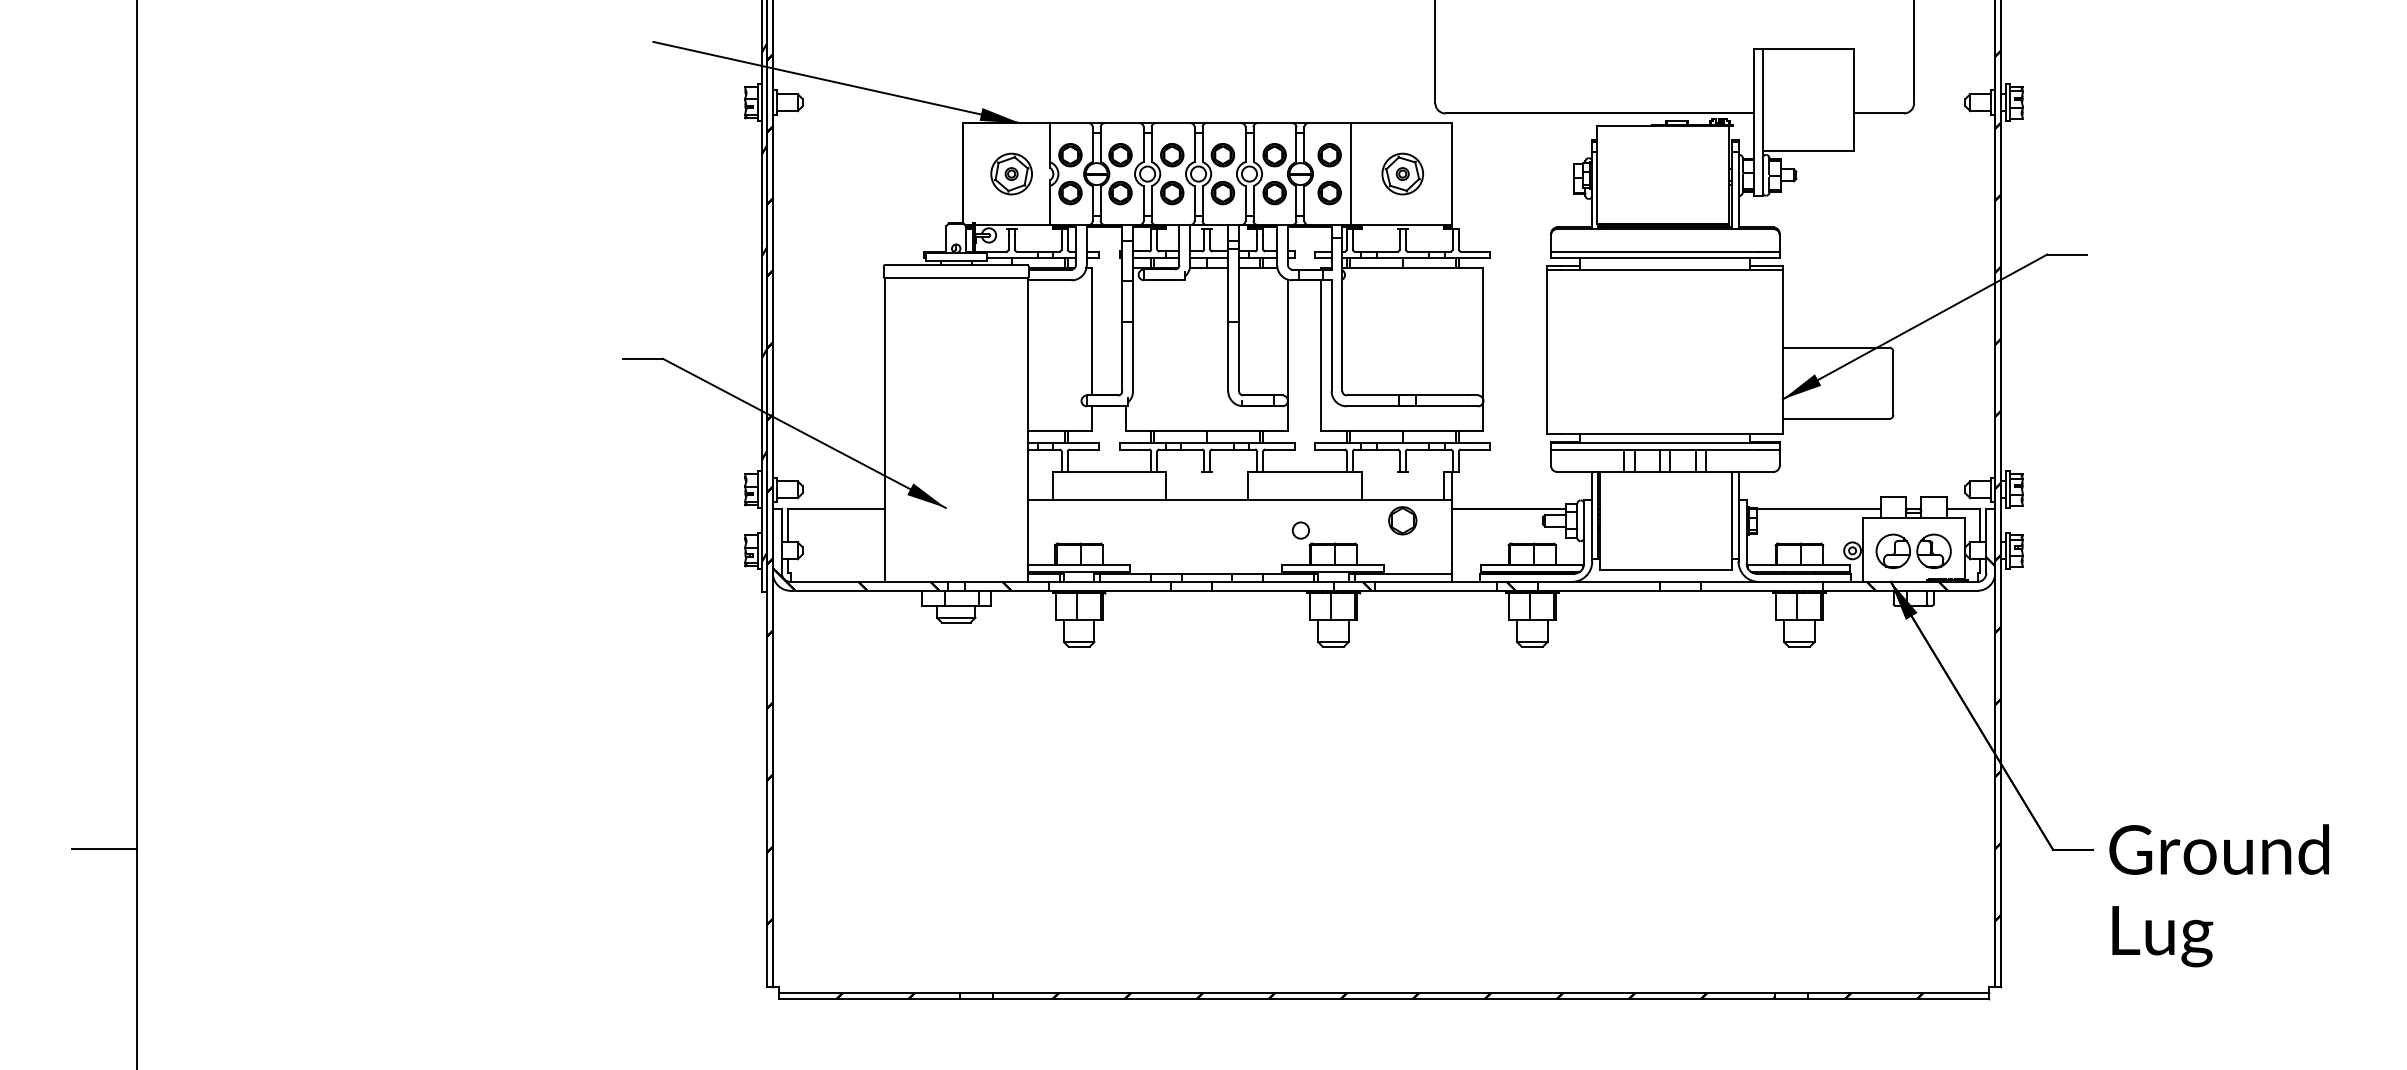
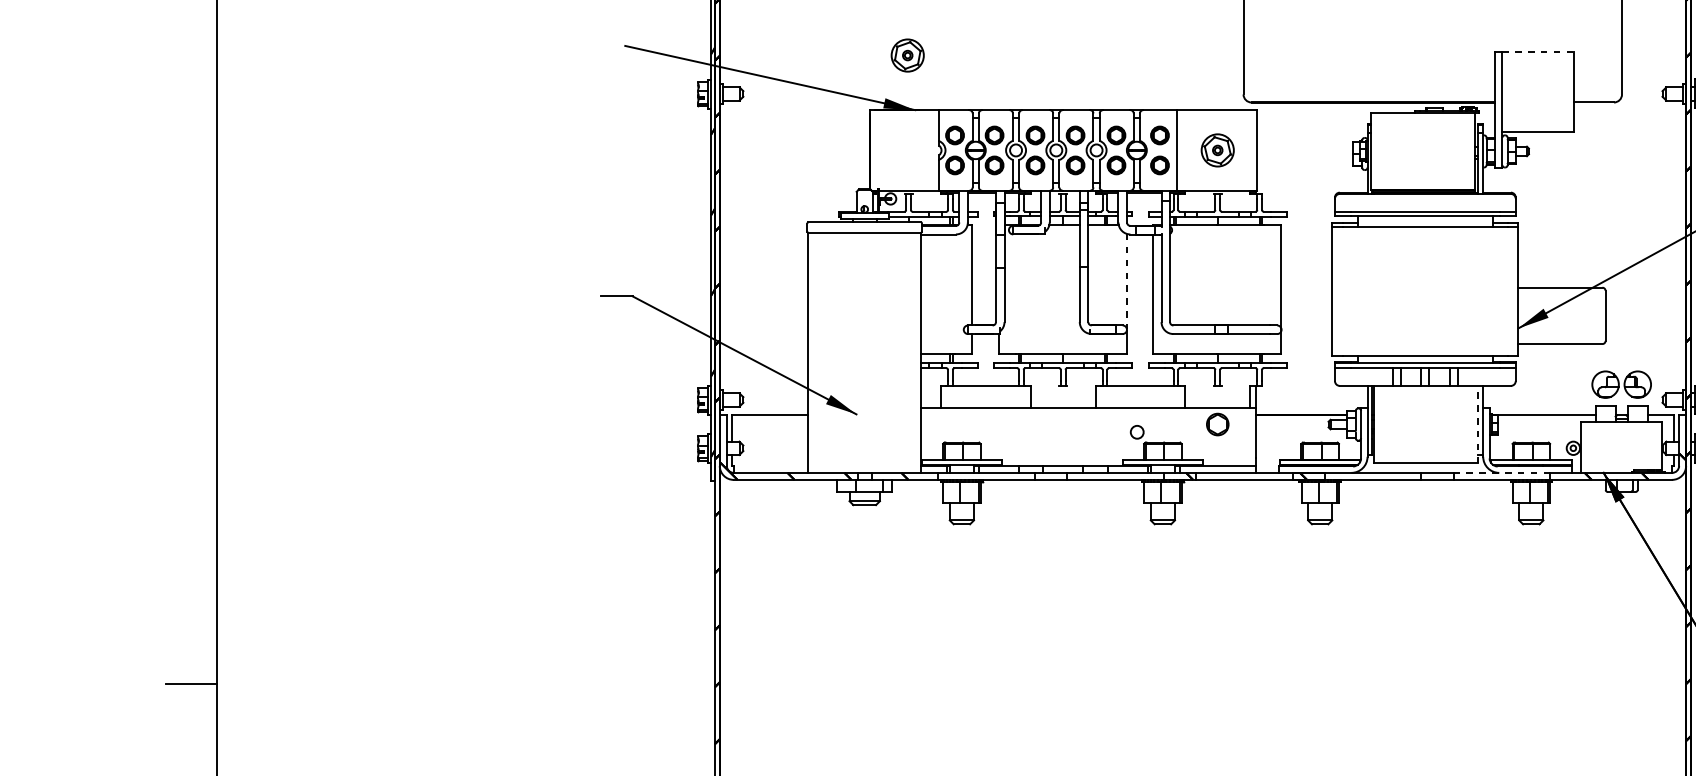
line: (1808, 49) -> (1538, 51), solid -> dashed
part: (1011, 173) -> (907, 55), moved
line: (1287, 340) -> (1126, 282), solid -> dashed
line: (1732, 520) -> (1478, 424), solid -> dashed
part: (1913, 551) -> (1621, 384), moved
line: (1762, 581) -> (1502, 472), solid -> dashed

